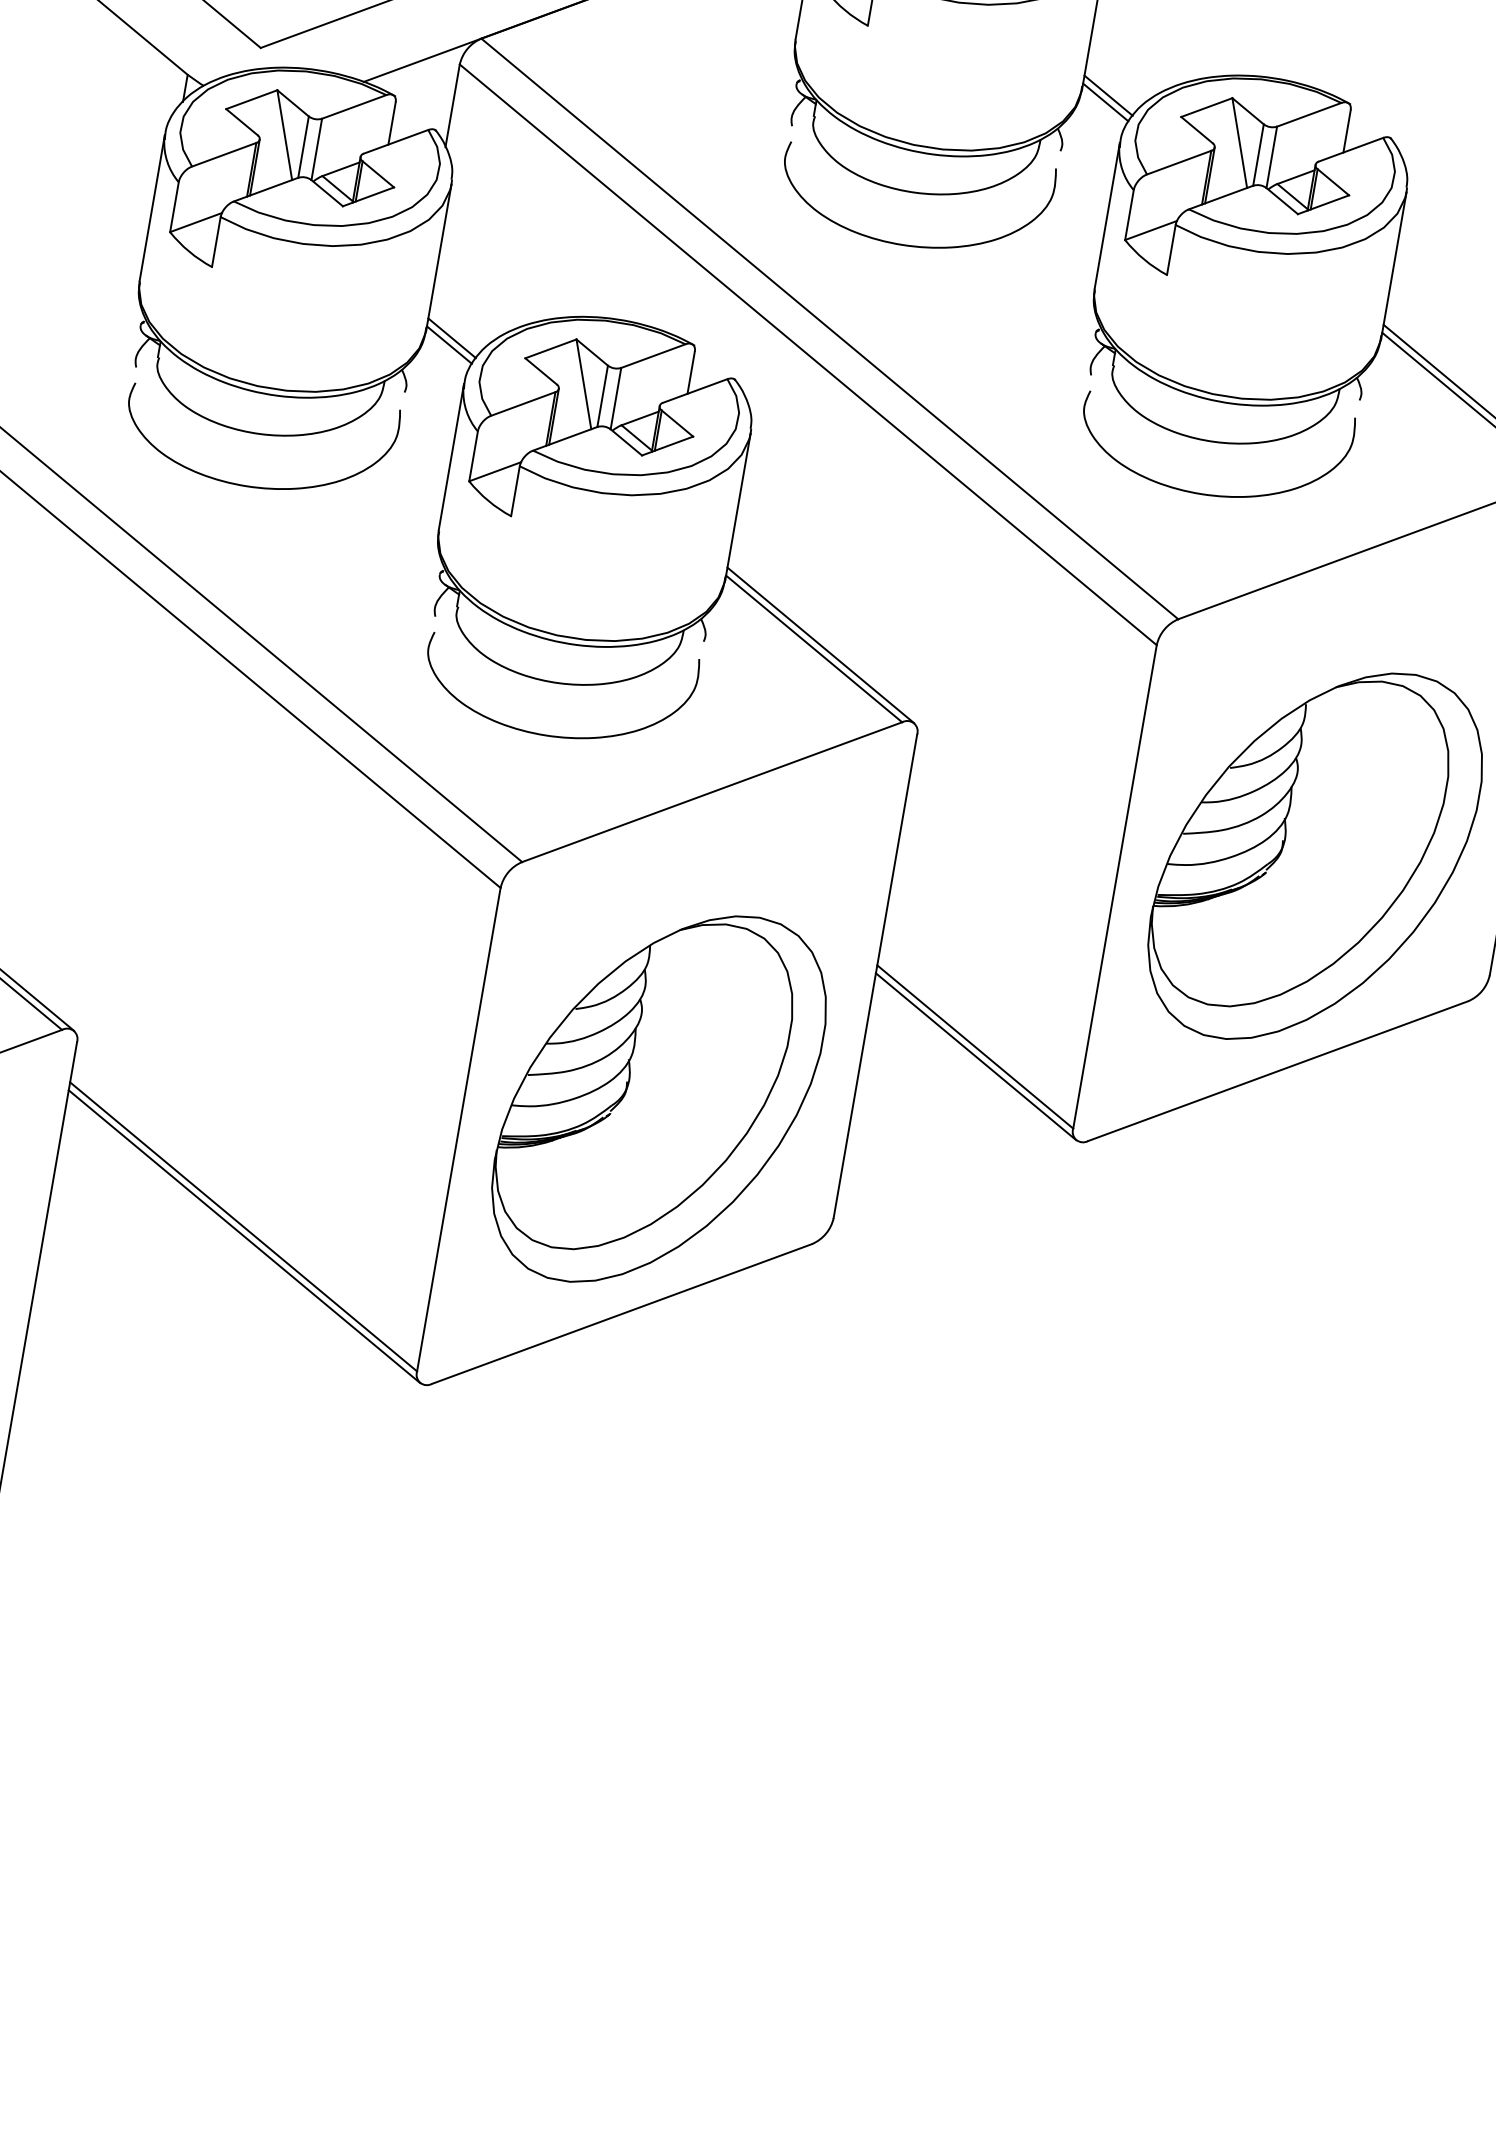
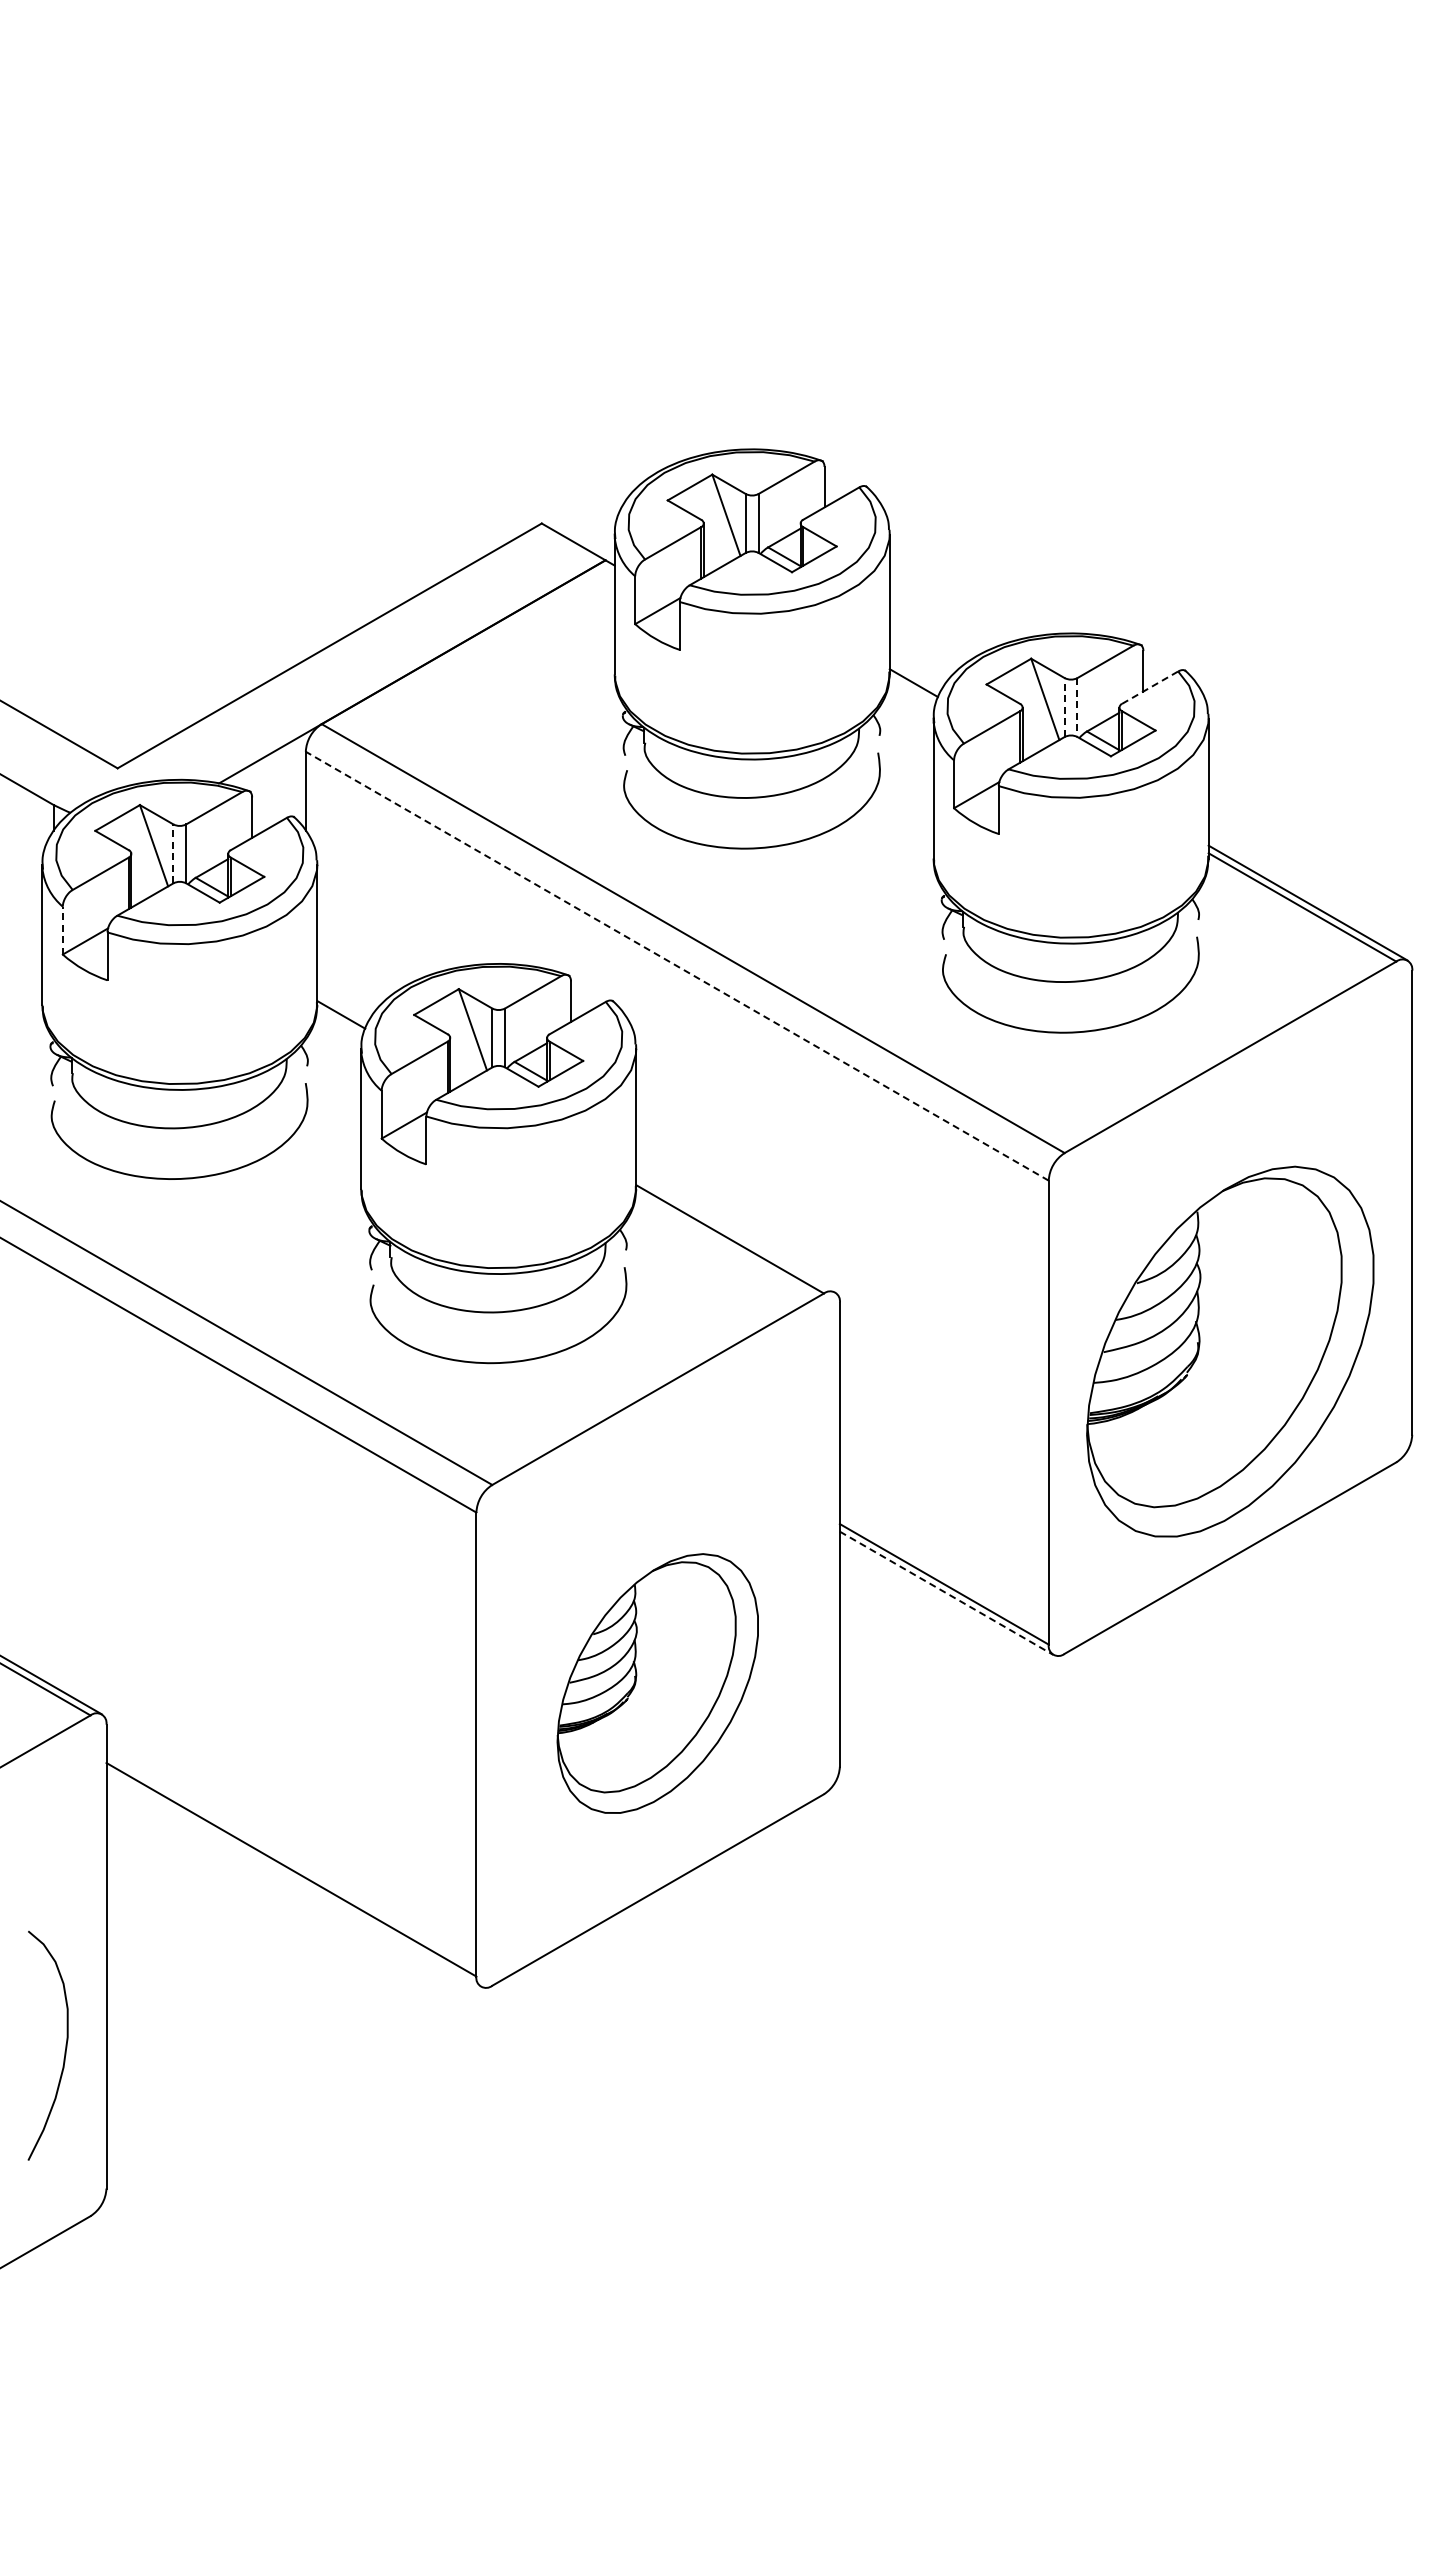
line: (1108, 95) -> (915, 676), removed
line: (303, 146) -> (173, 853), solid -> dashed
line: (1351, 149) -> (1150, 687), solid -> dashed
line: (1258, 154) -> (1064, 707), solid -> dashed
line: (1271, 158) -> (1077, 708), solid -> dashed
line: (174, 206) -> (62, 930), solid -> dashed
line: (452, 337) -> (342, 1007), removed
line: (808, 355) -> (677, 966), solid -> dashed
line: (820, 644) -> (735, 1234), removed
line: (976, 1057) -> (947, 1593), solid -> dashed
part: (658, 1098) -> (657, 1683), size x0.7
line: (244, 1236) -> (293, 1878), removed

